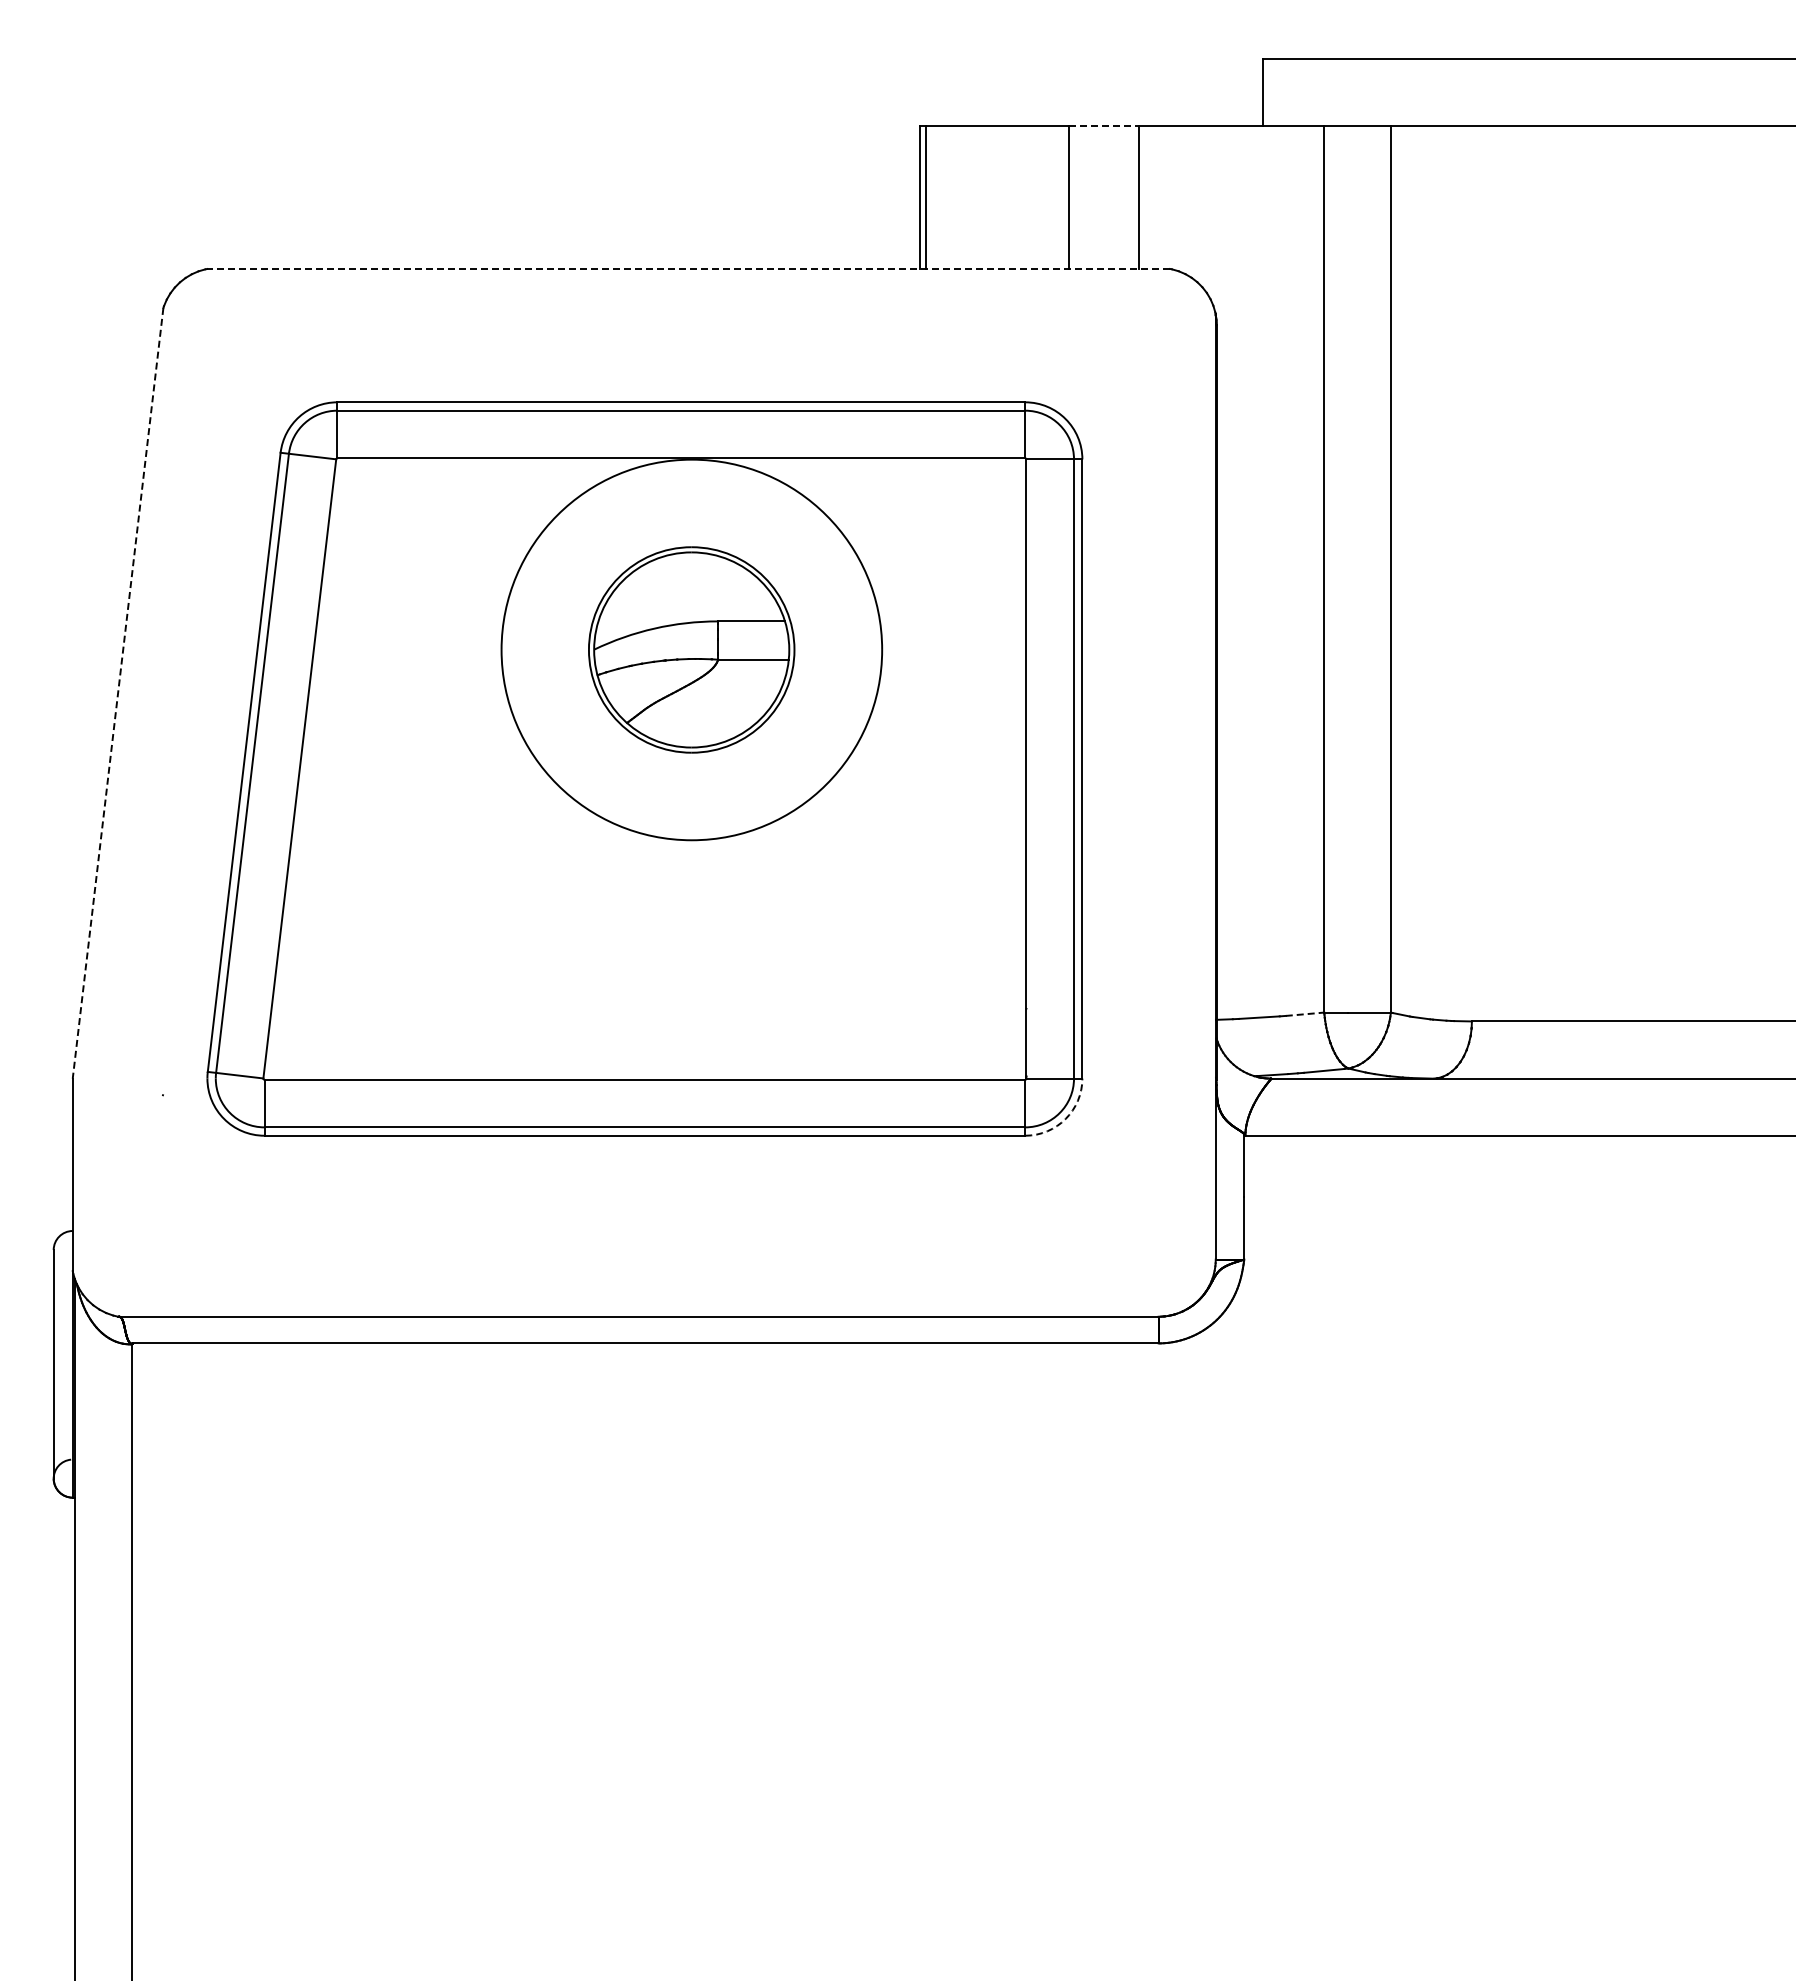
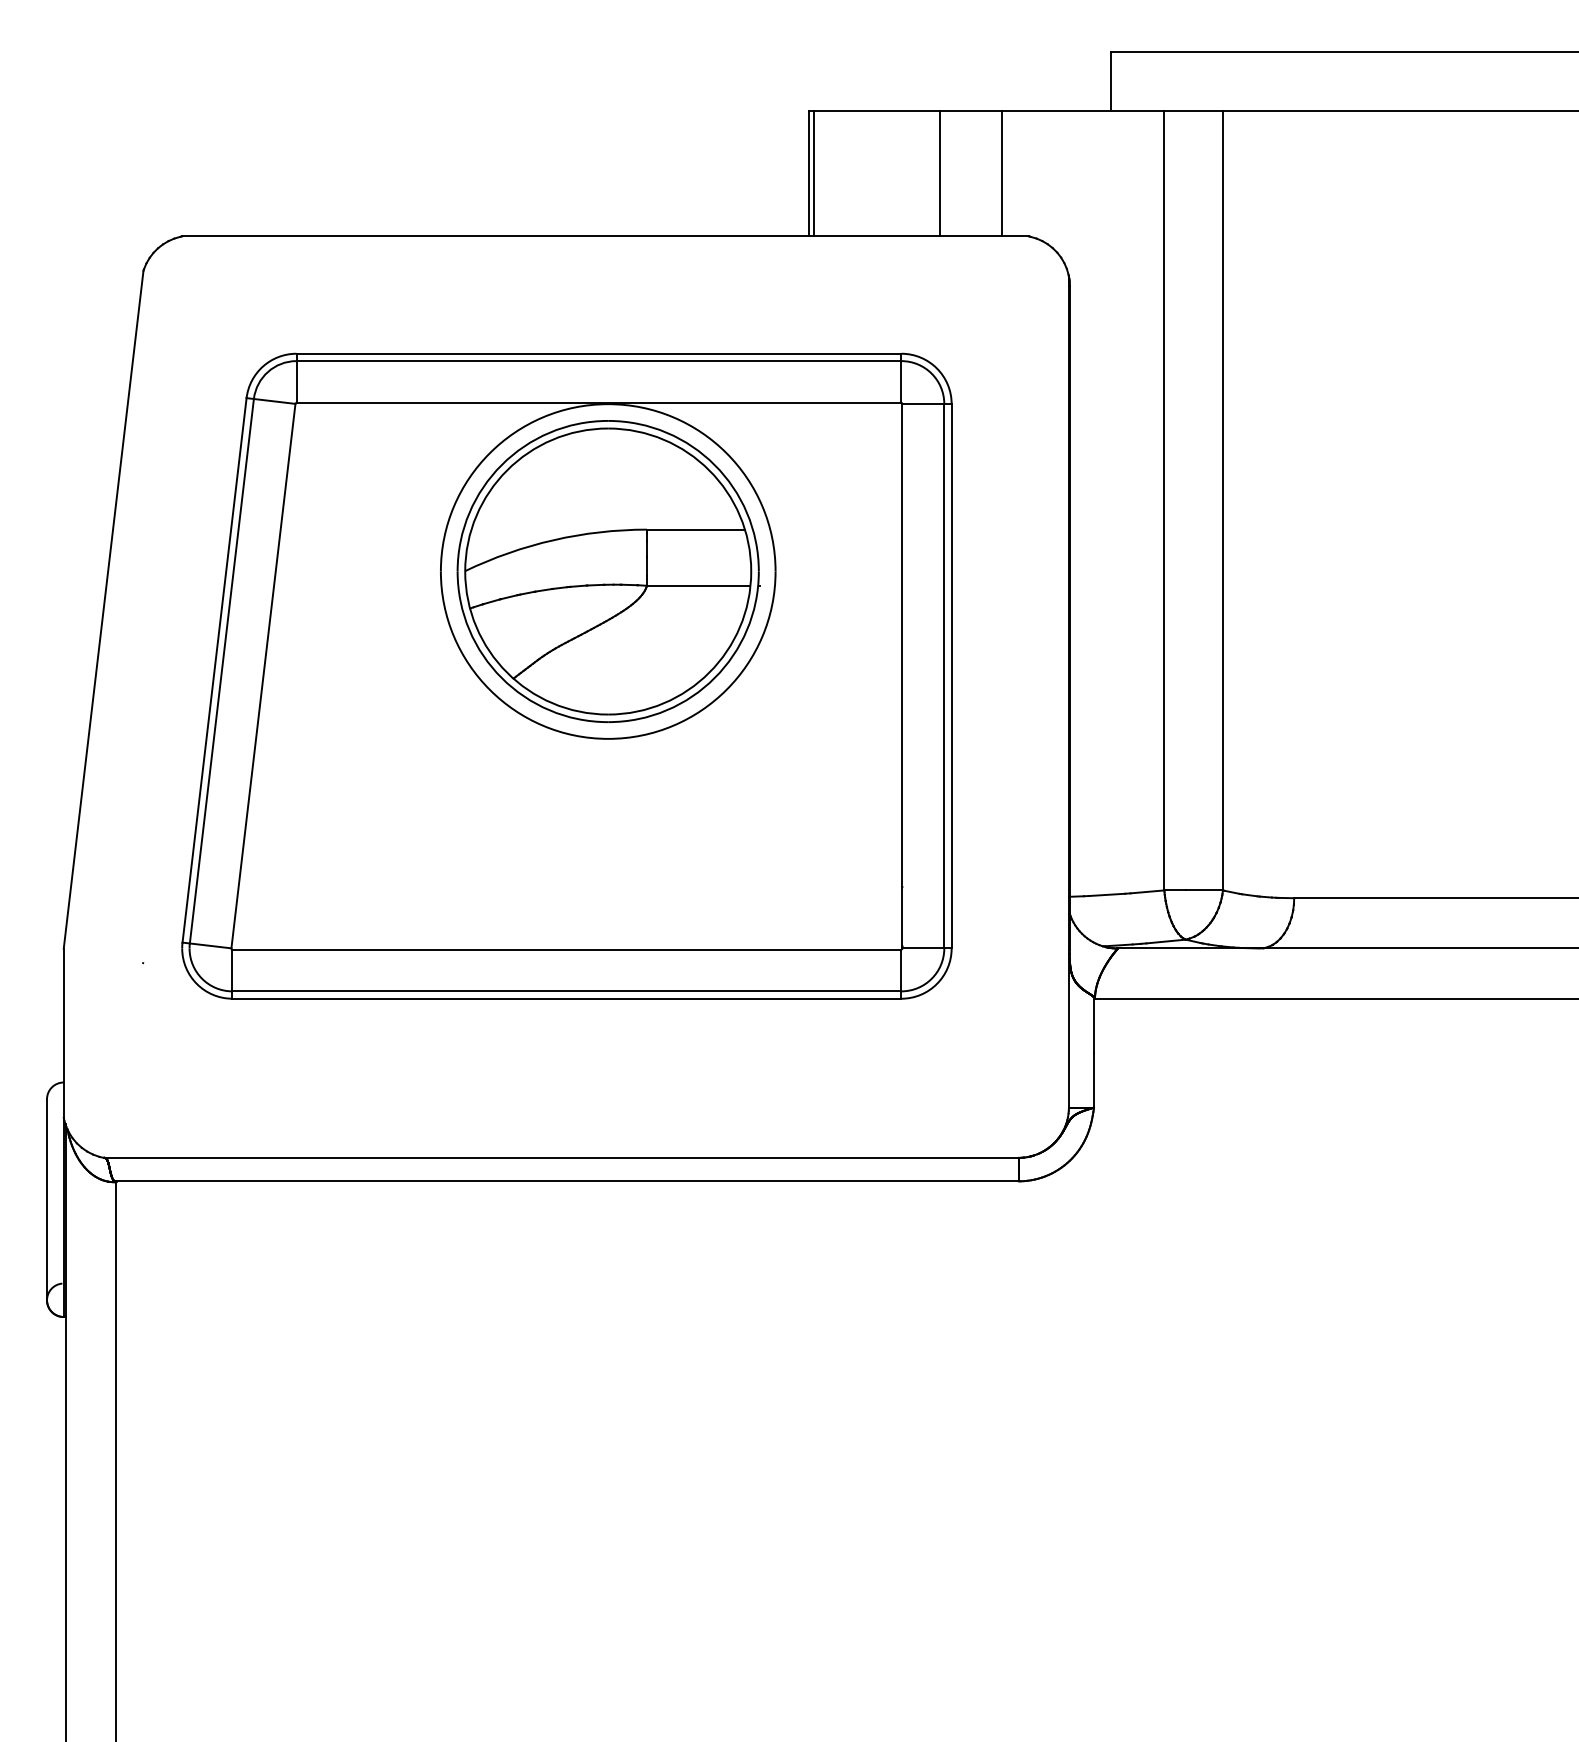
line: (1104, 126) -> (971, 111), dashed -> solid
line: (688, 268) -> (605, 236), dashed -> solid
part: (691, 649) -> (607, 571), size x1.67
line: (118, 693) -> (104, 609), dashed -> solid
line: (1305, 1014) -> (1147, 892), dashed -> solid
arc: (1065, 1119) -> (936, 984), dashed -> solid

